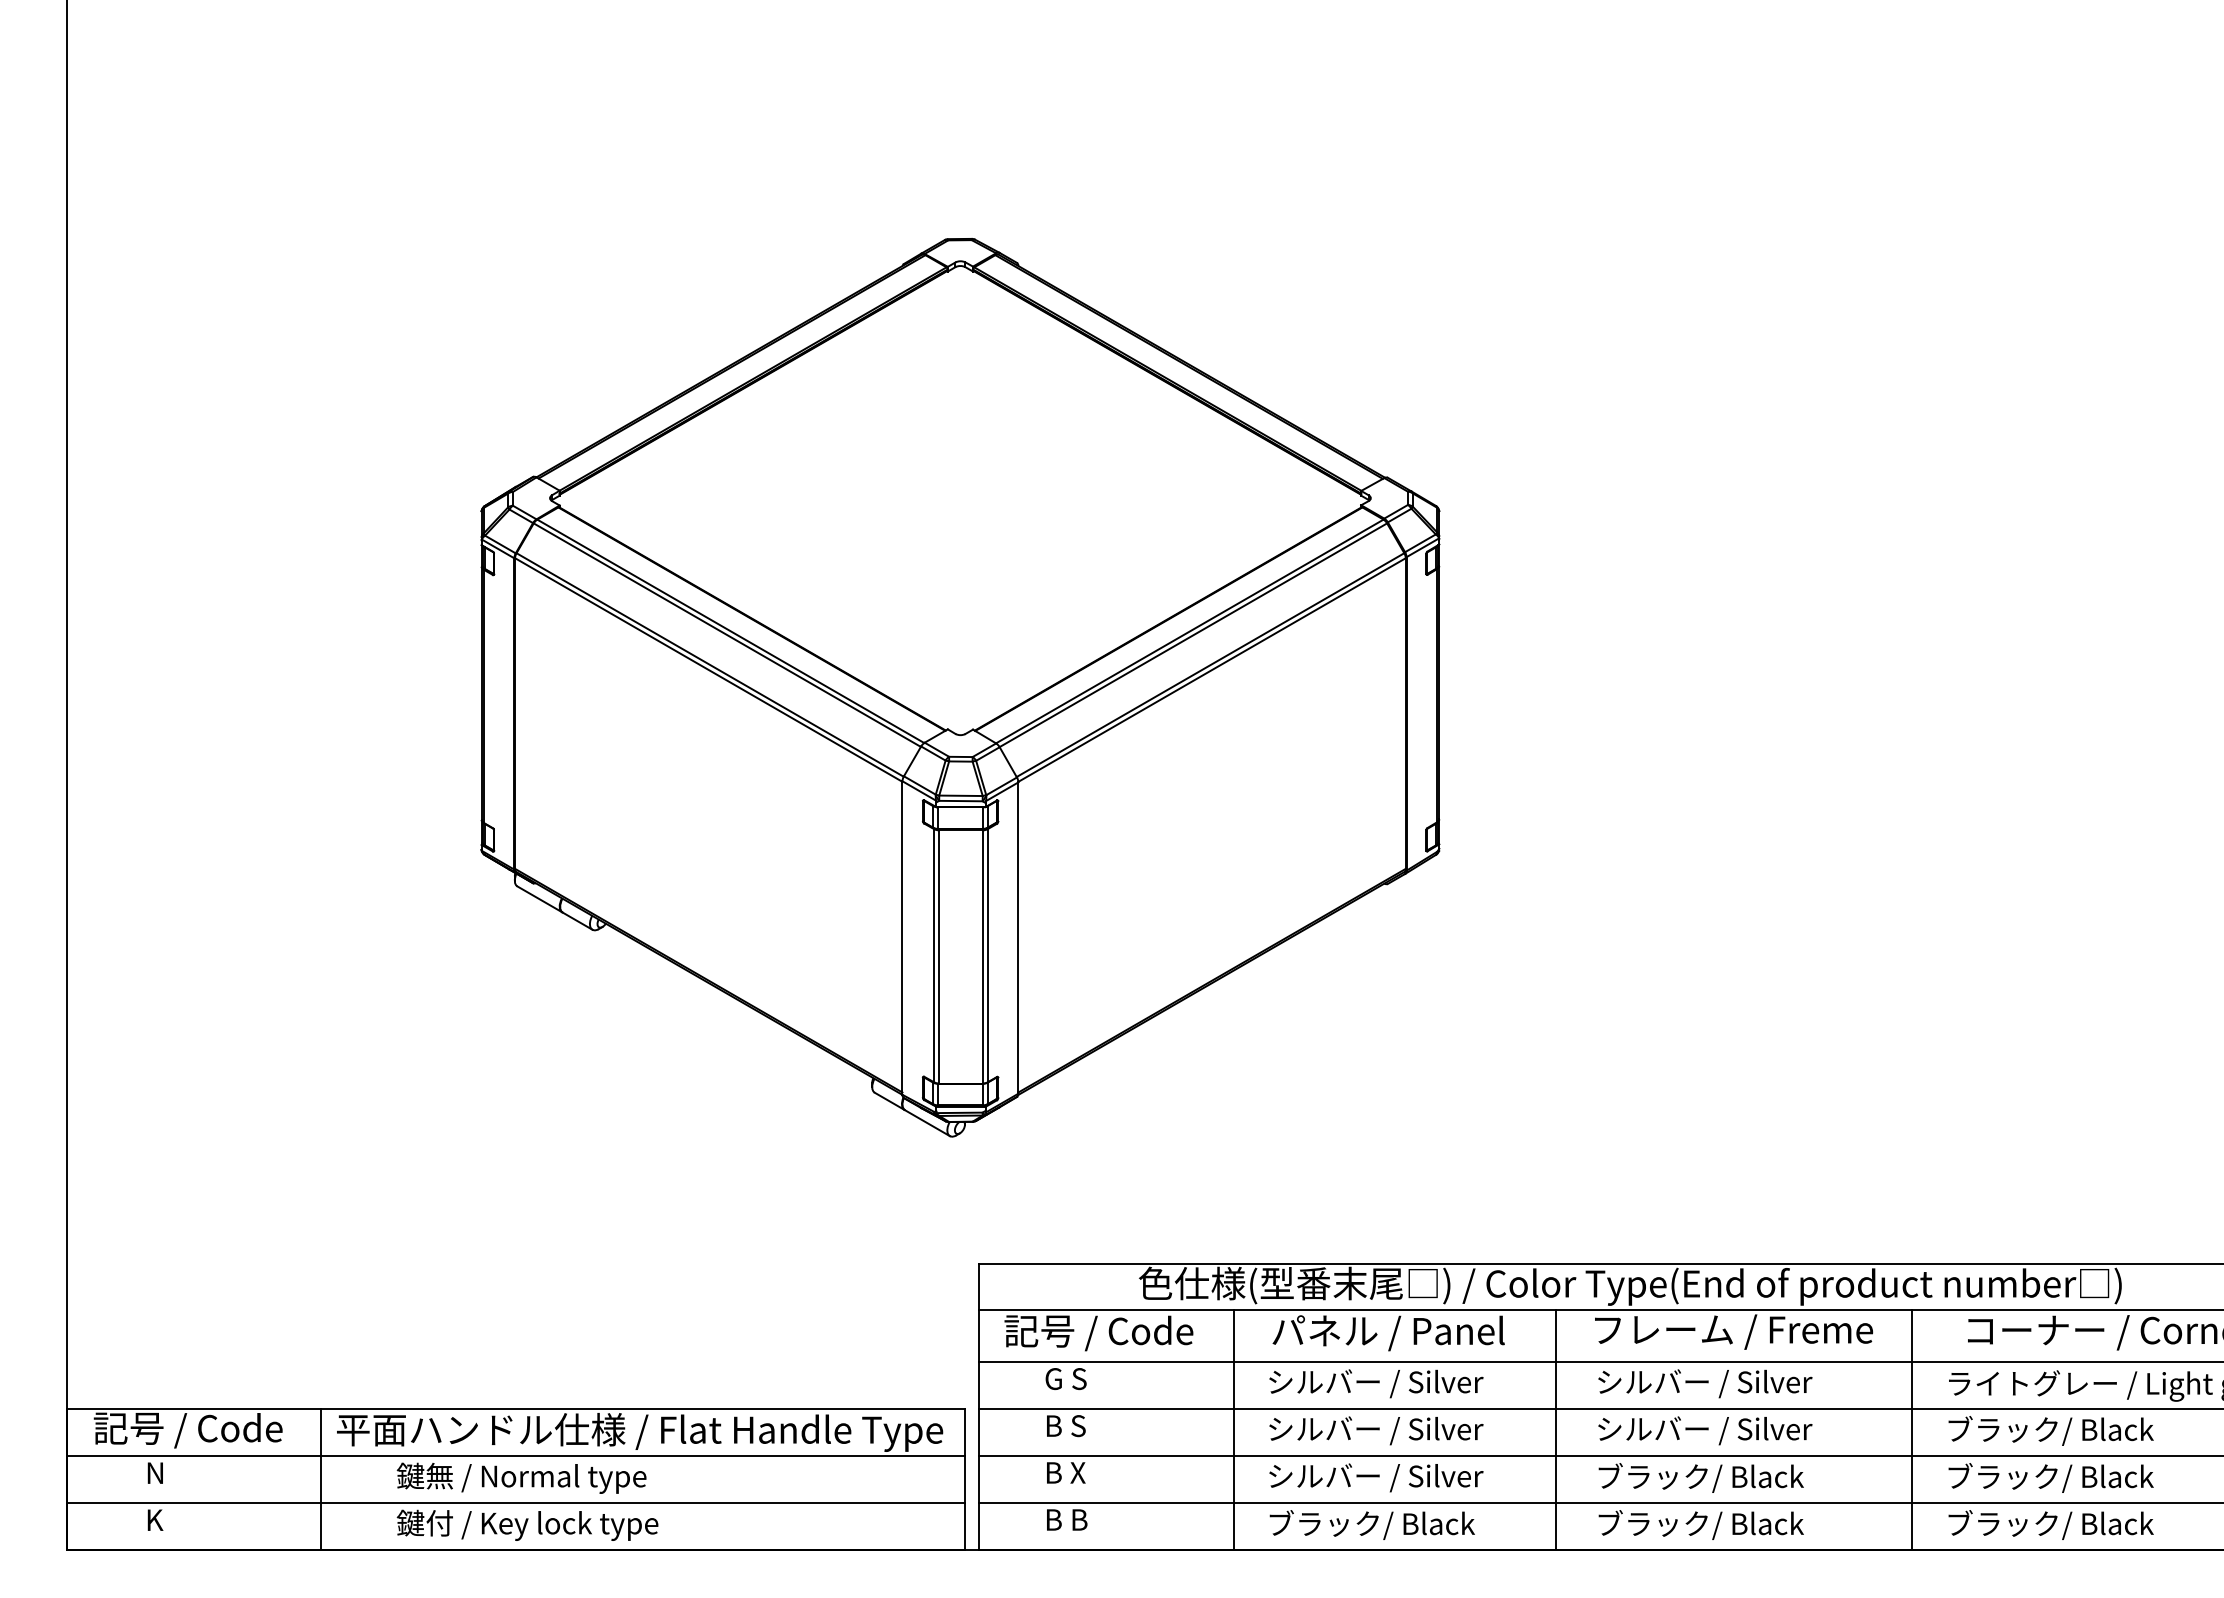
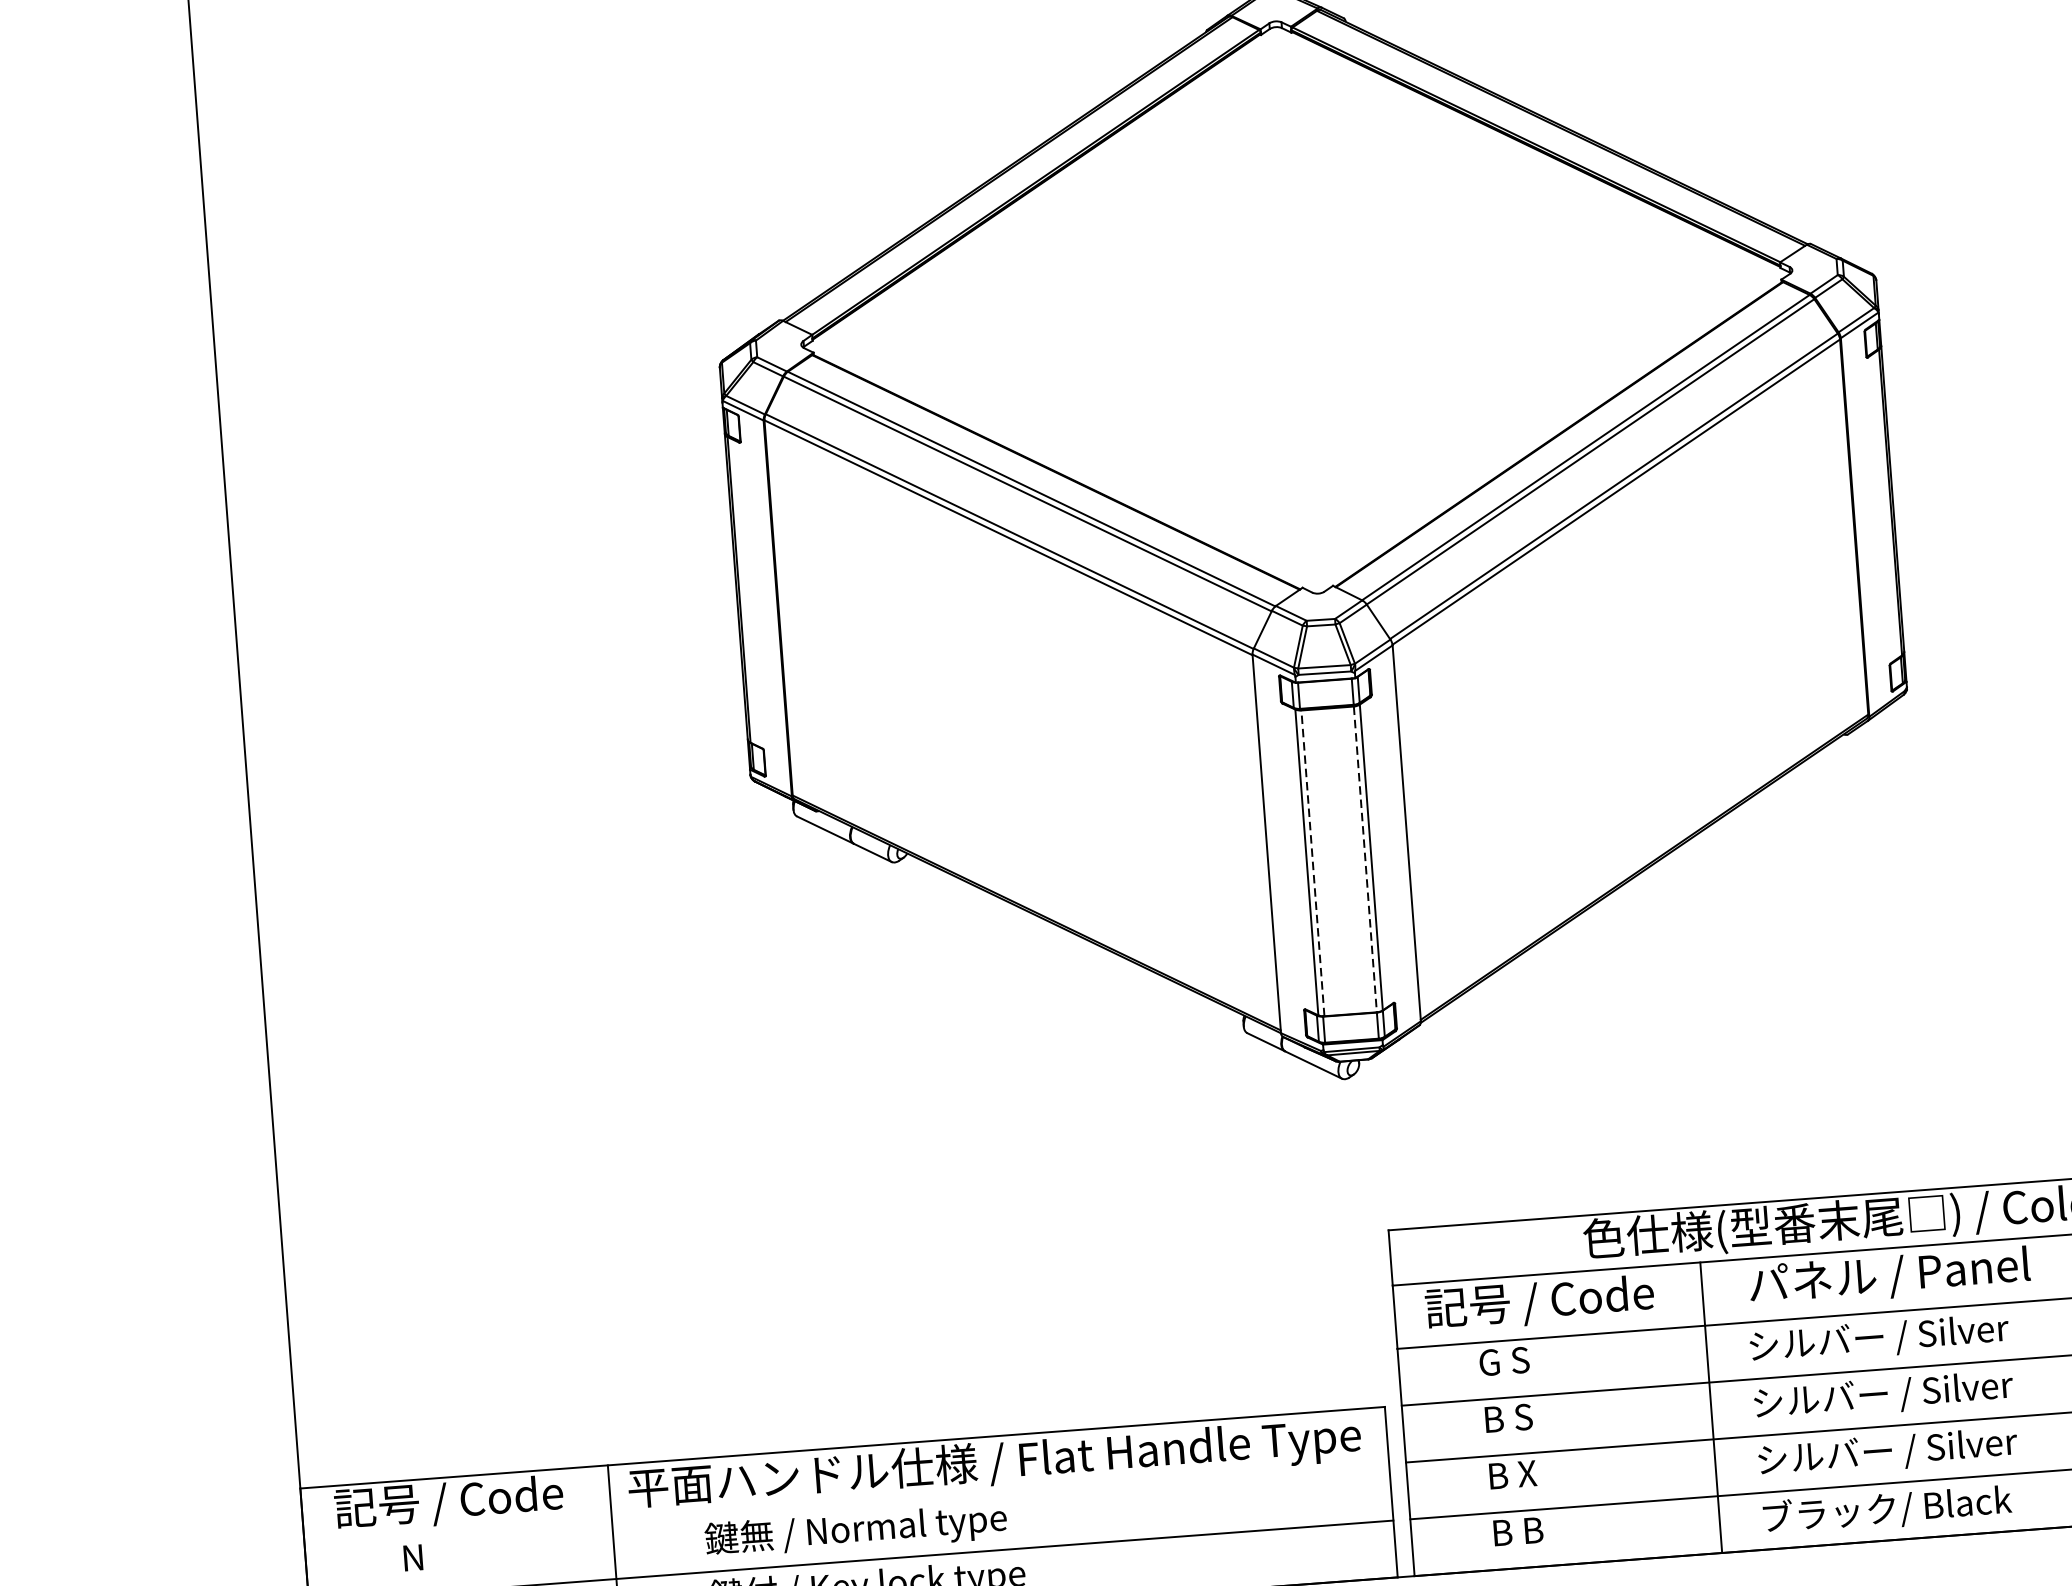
line: (939, 956) -> (1313, 862), solid -> dashed
line: (982, 956) -> (1365, 858), solid -> dashed
line: (515, 1456) -> (846, 1505), removed

